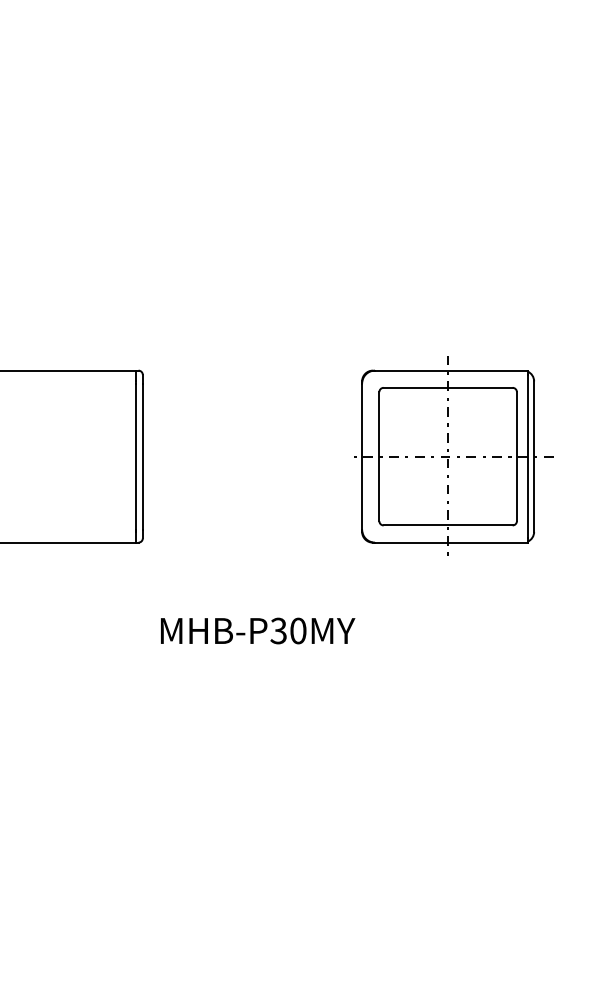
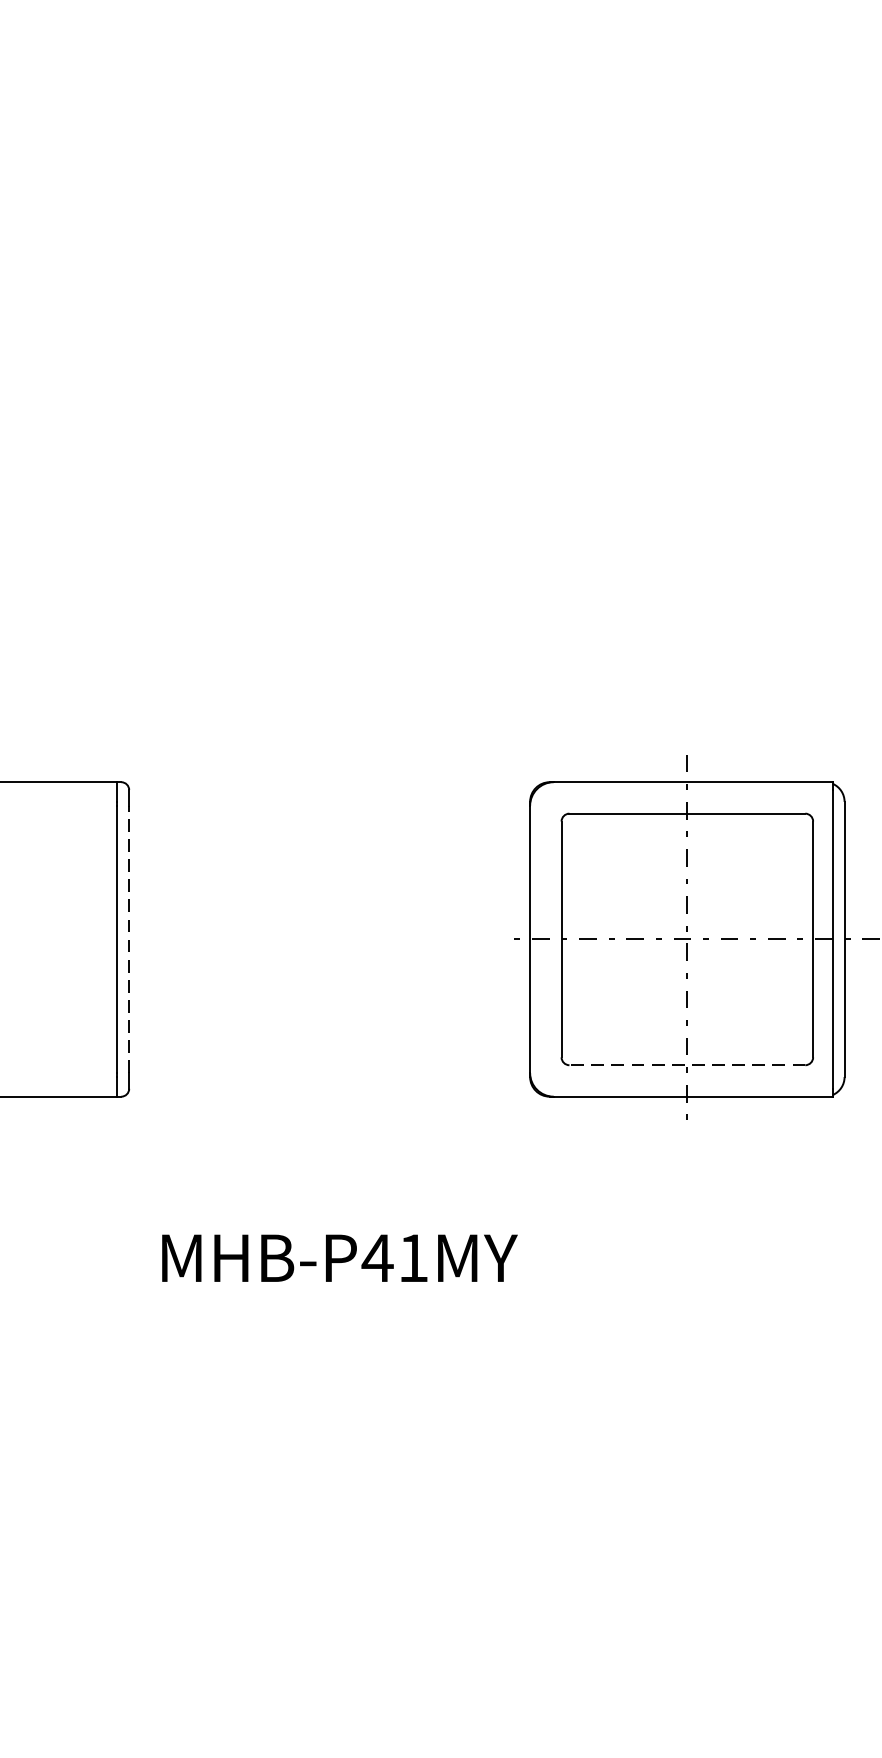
line: (142, 456) -> (128, 939), solid -> dashed
line: (447, 525) -> (686, 1065), solid -> dashed
text: (287, 630) -> (393, 1257), MHB-P30MY -> MHB-P41MY

